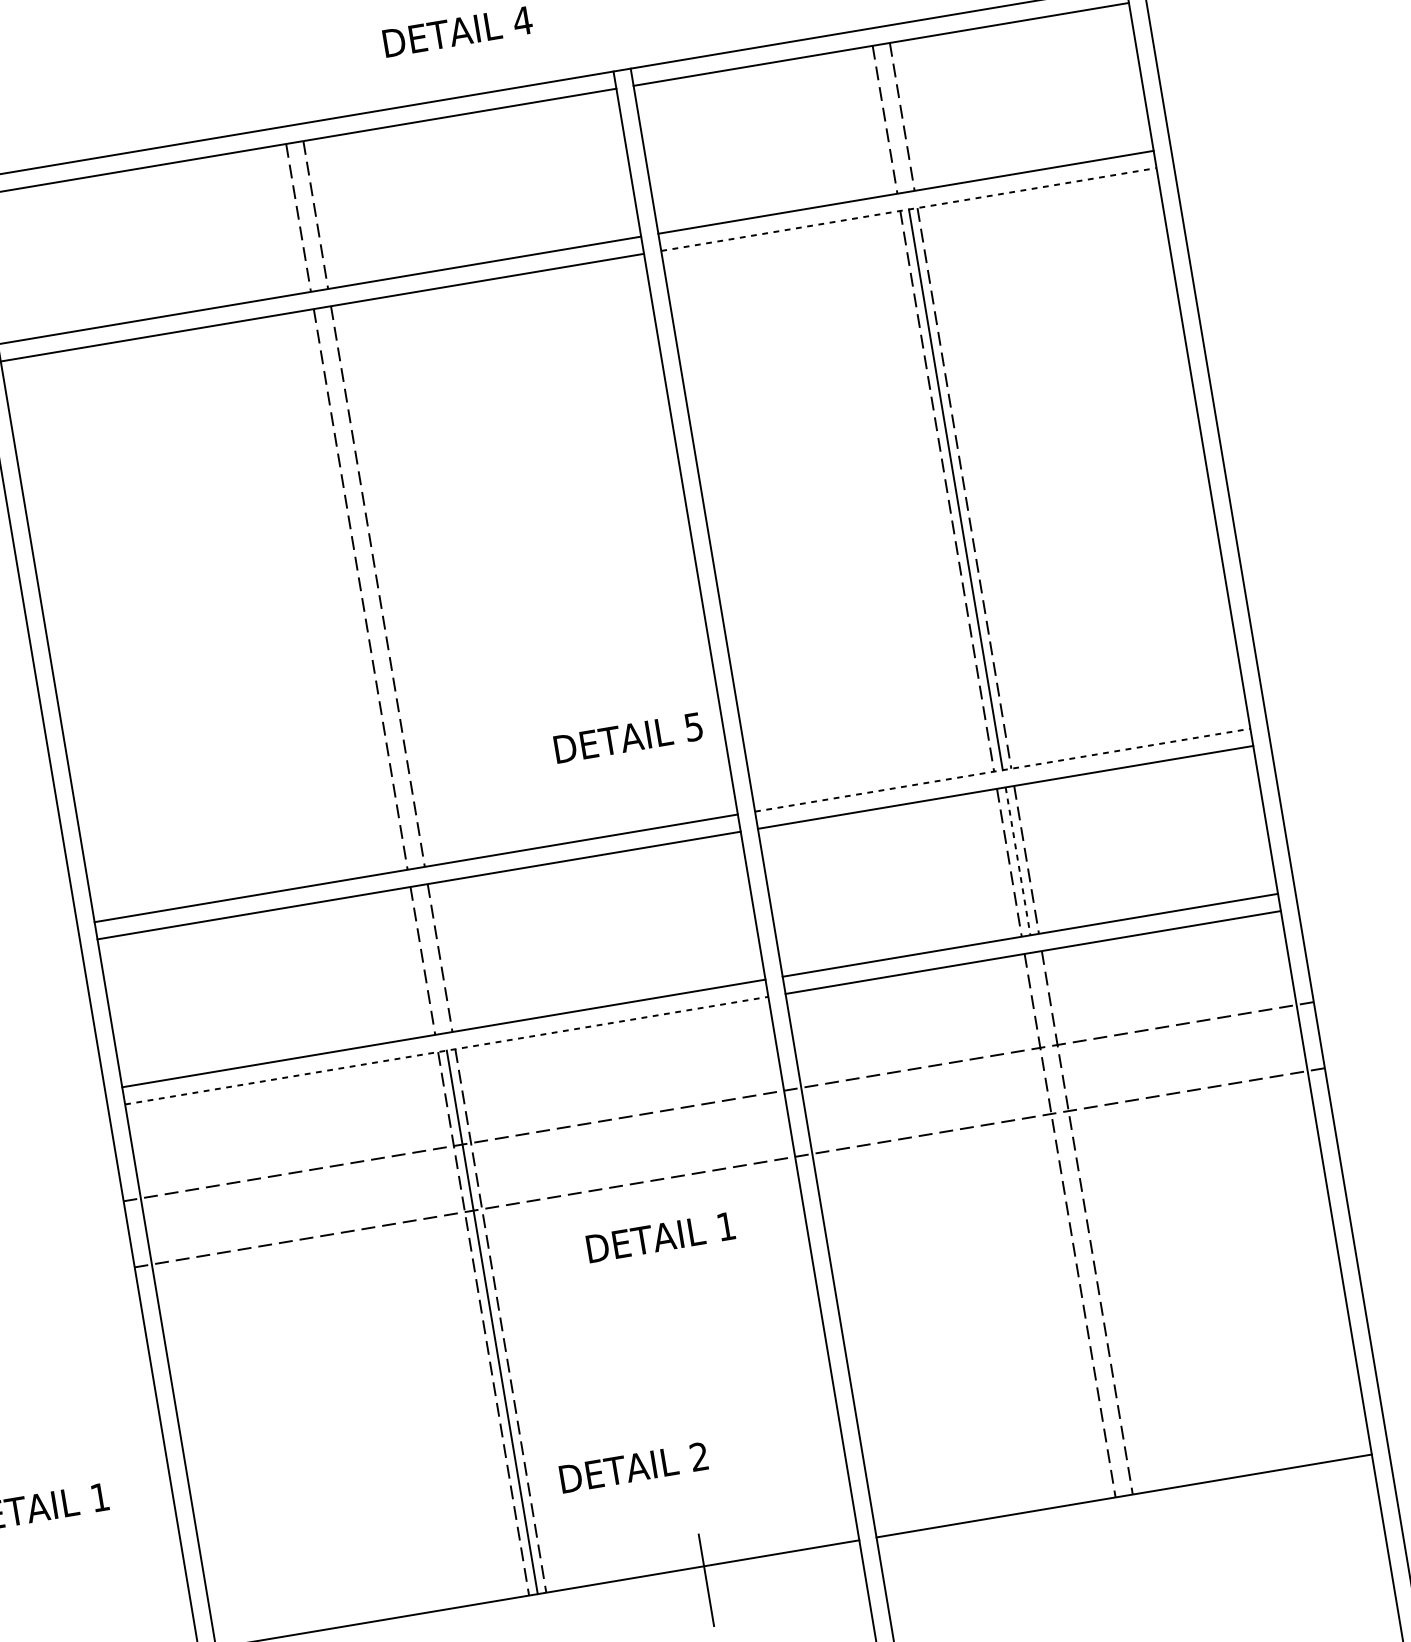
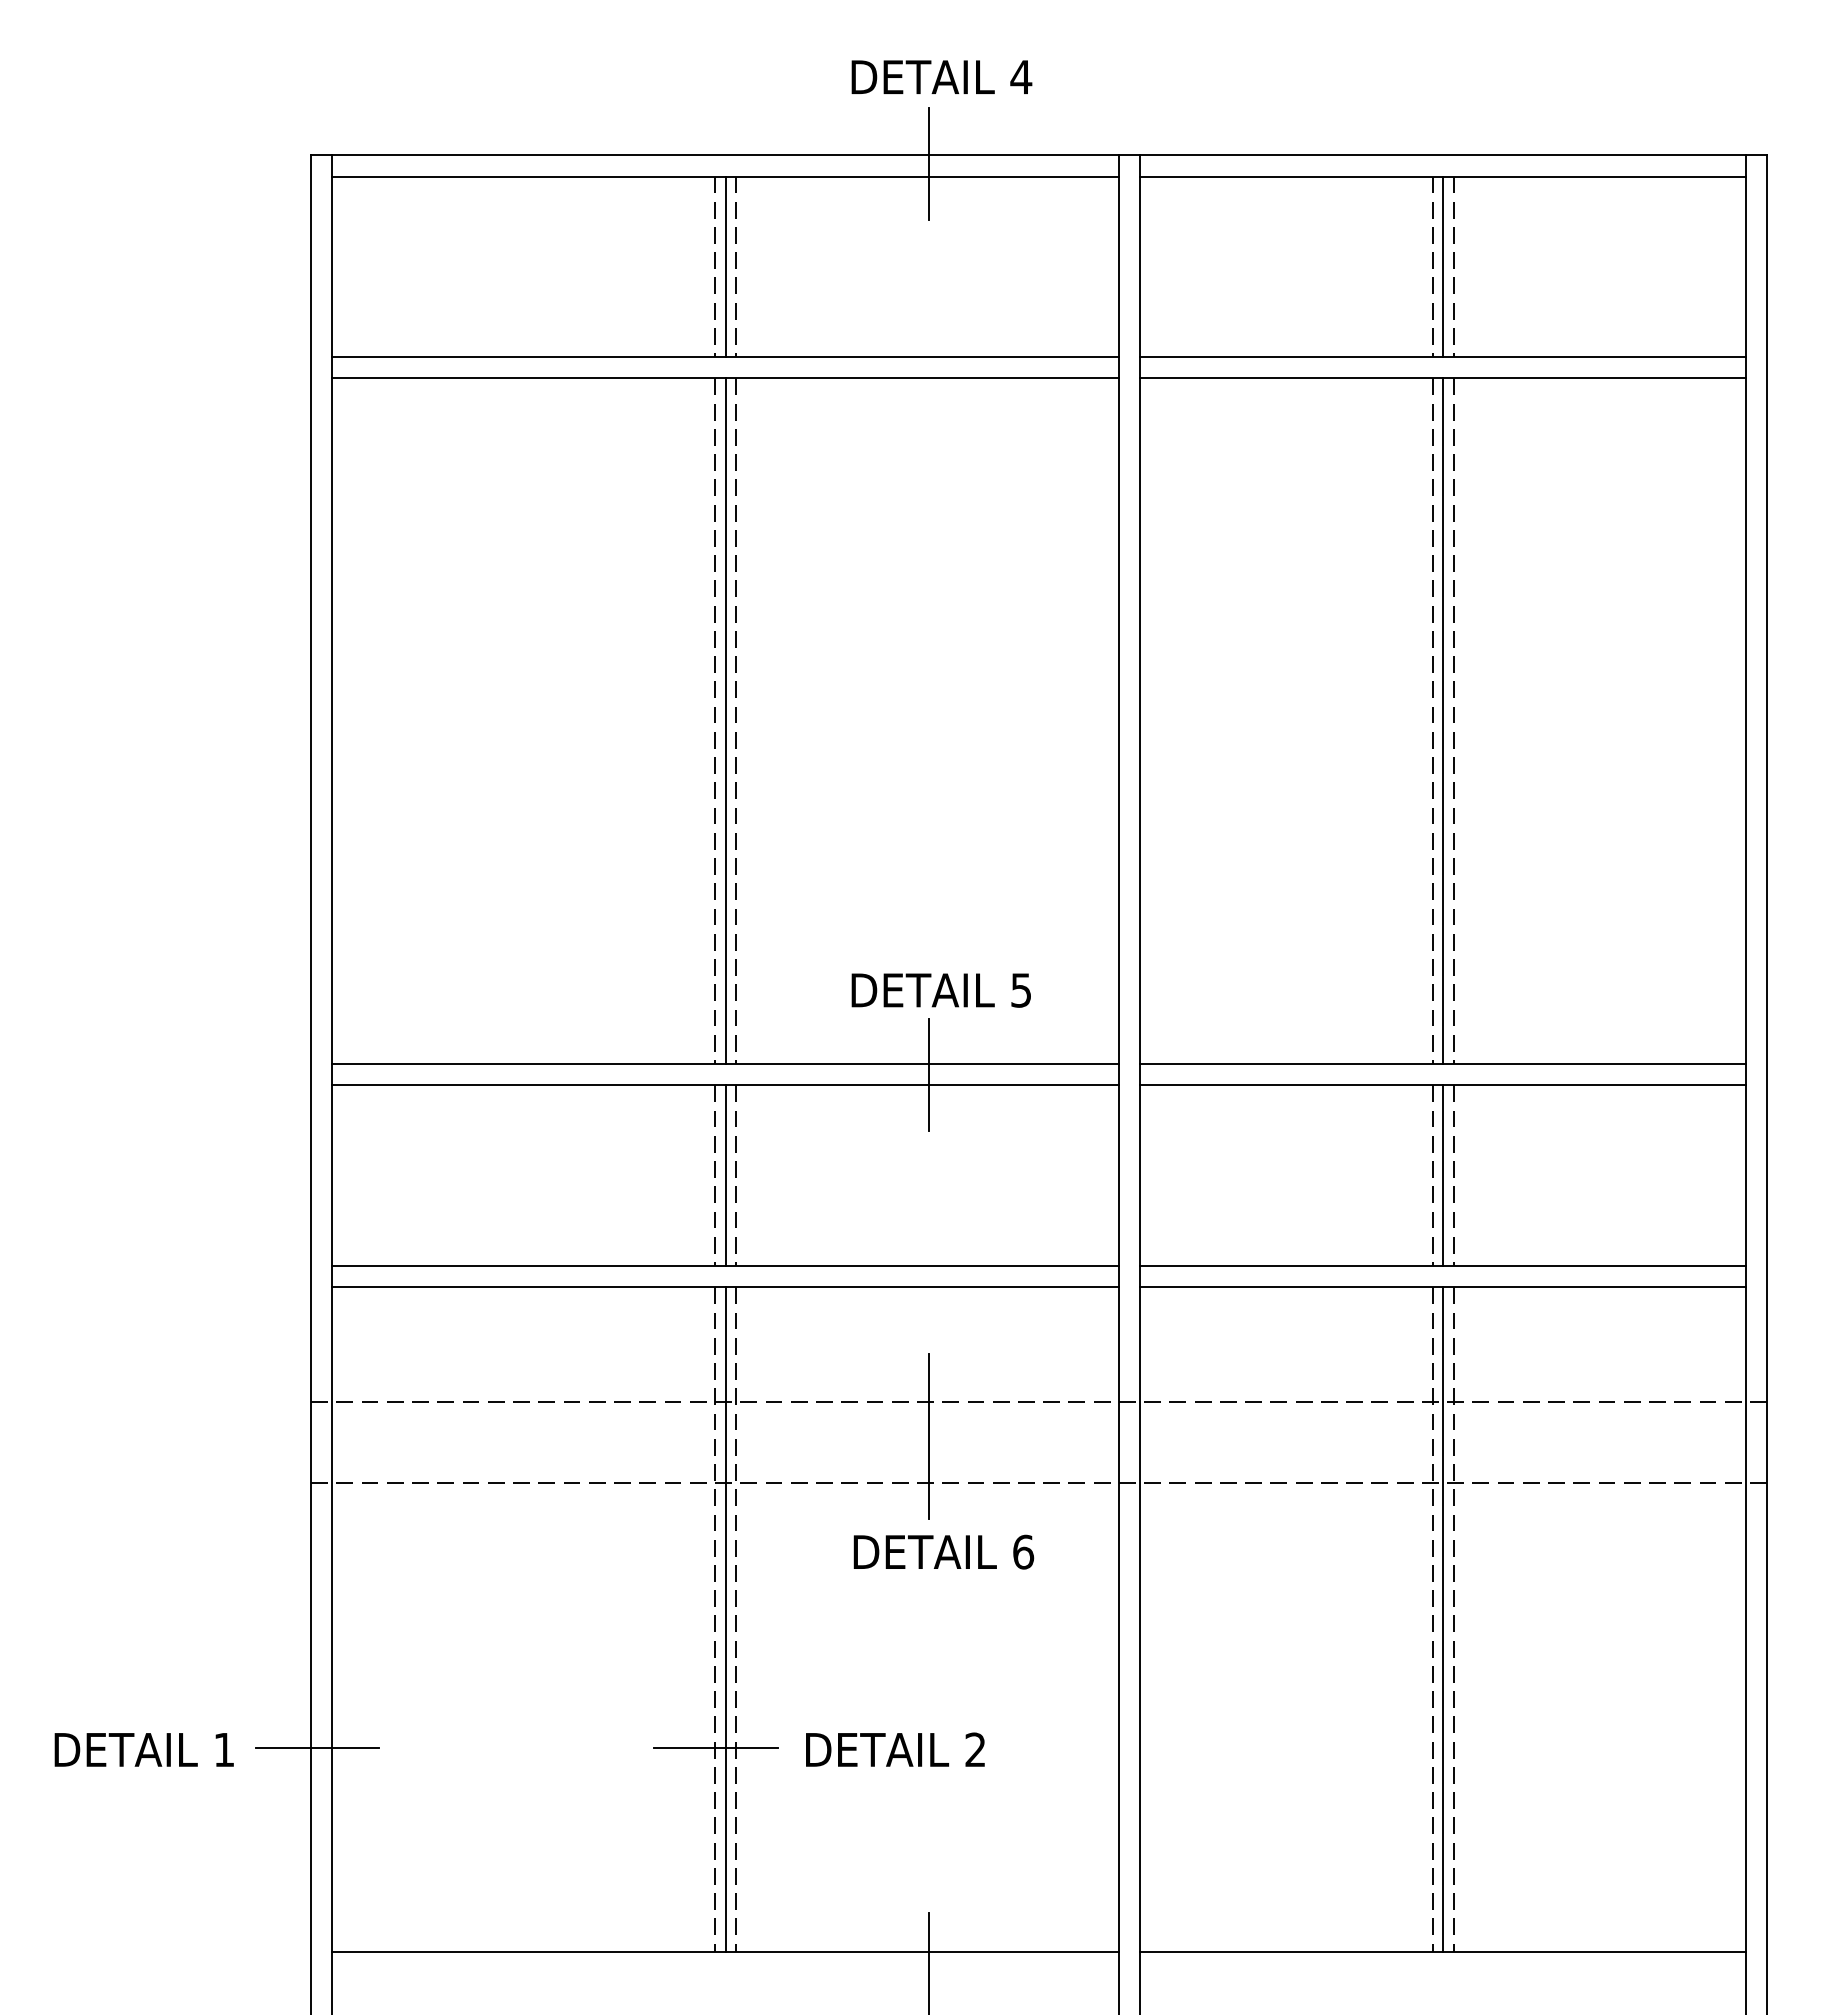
line: (459, 104) -> (929, 163), added
line: (893, 117) -> (1443, 266), added
line: (909, 209) -> (1443, 378), dashed -> solid
line: (306, 216) -> (725, 266), added
line: (369, 588) -> (725, 721), added
text: (627, 738) -> (940, 990), moved
line: (1002, 770) -> (1443, 1064), dashed -> solid
line: (584, 849) -> (929, 1075), added
line: (1018, 861) -> (1443, 1176), dashed -> solid
line: (431, 959) -> (725, 1175), added
line: (447, 1050) -> (726, 1287), dashed -> solid
line: (633, 1144) -> (929, 1436), added
line: (1078, 1224) -> (1443, 1619), added
text: (726, 1225) -> (1023, 1551), 1 -> 6
line: (501, 1429) -> (715, 1748), added
text: (633, 1467) -> (895, 1749), moved
line: (175, 1483) -> (317, 1748), added

